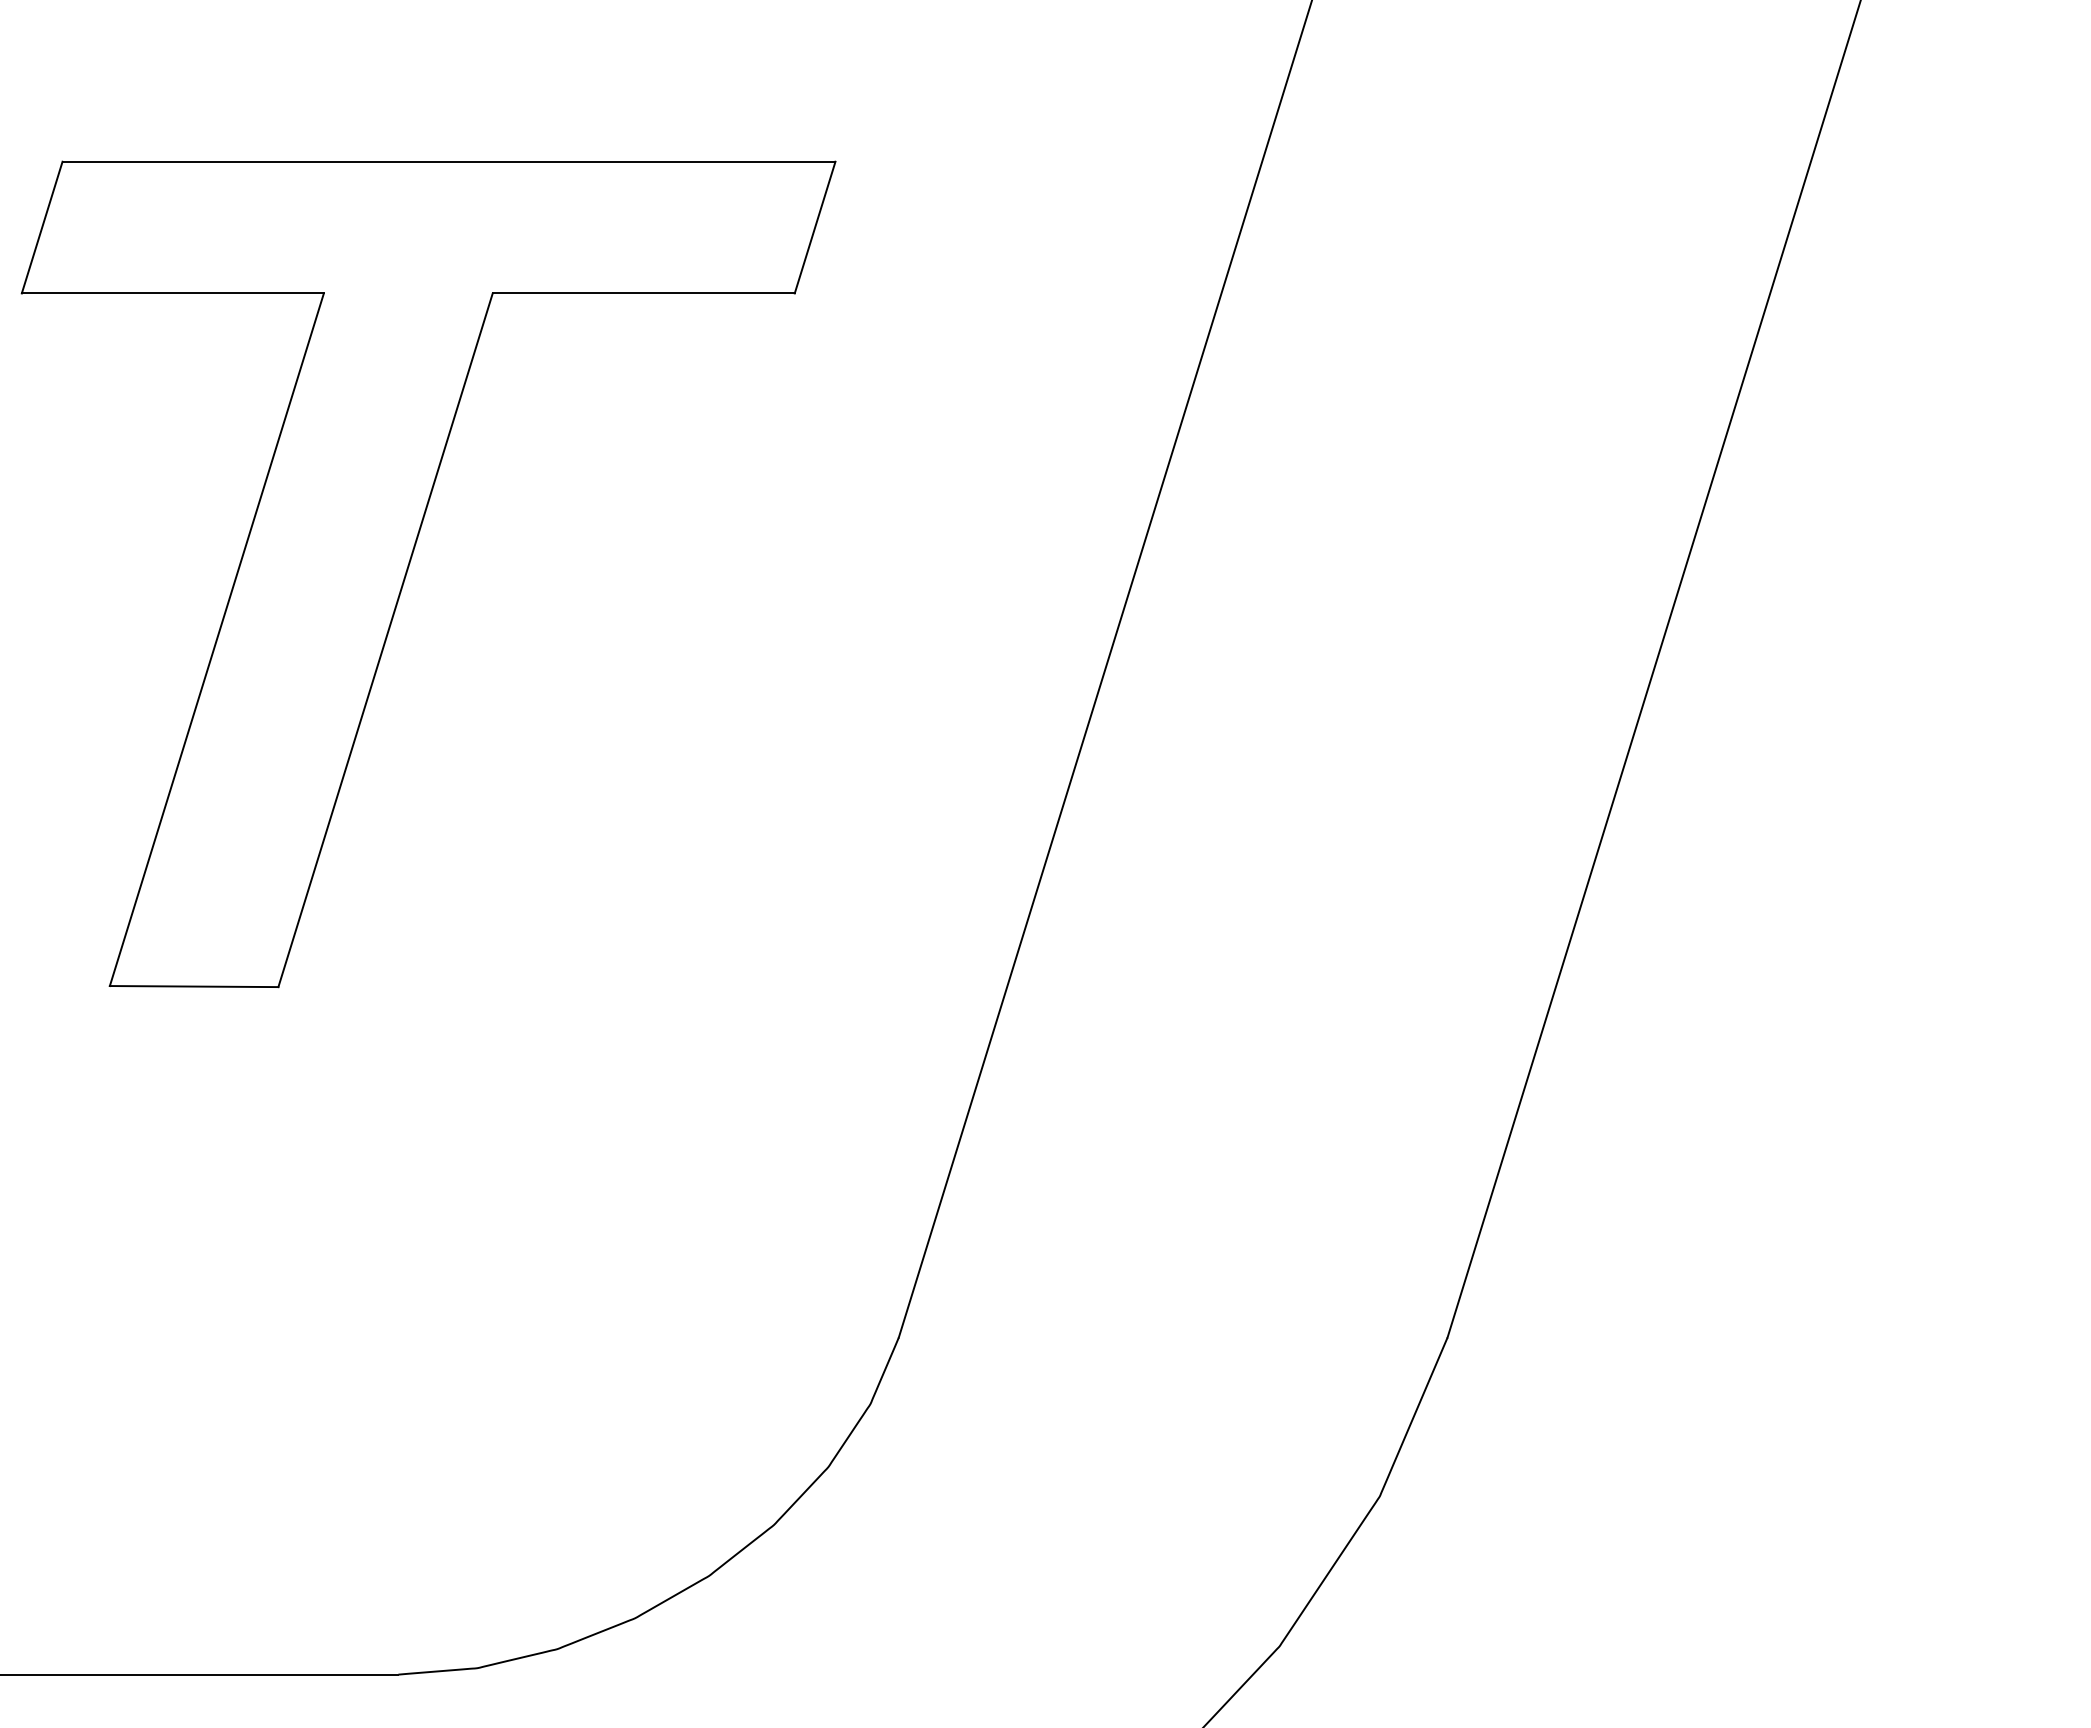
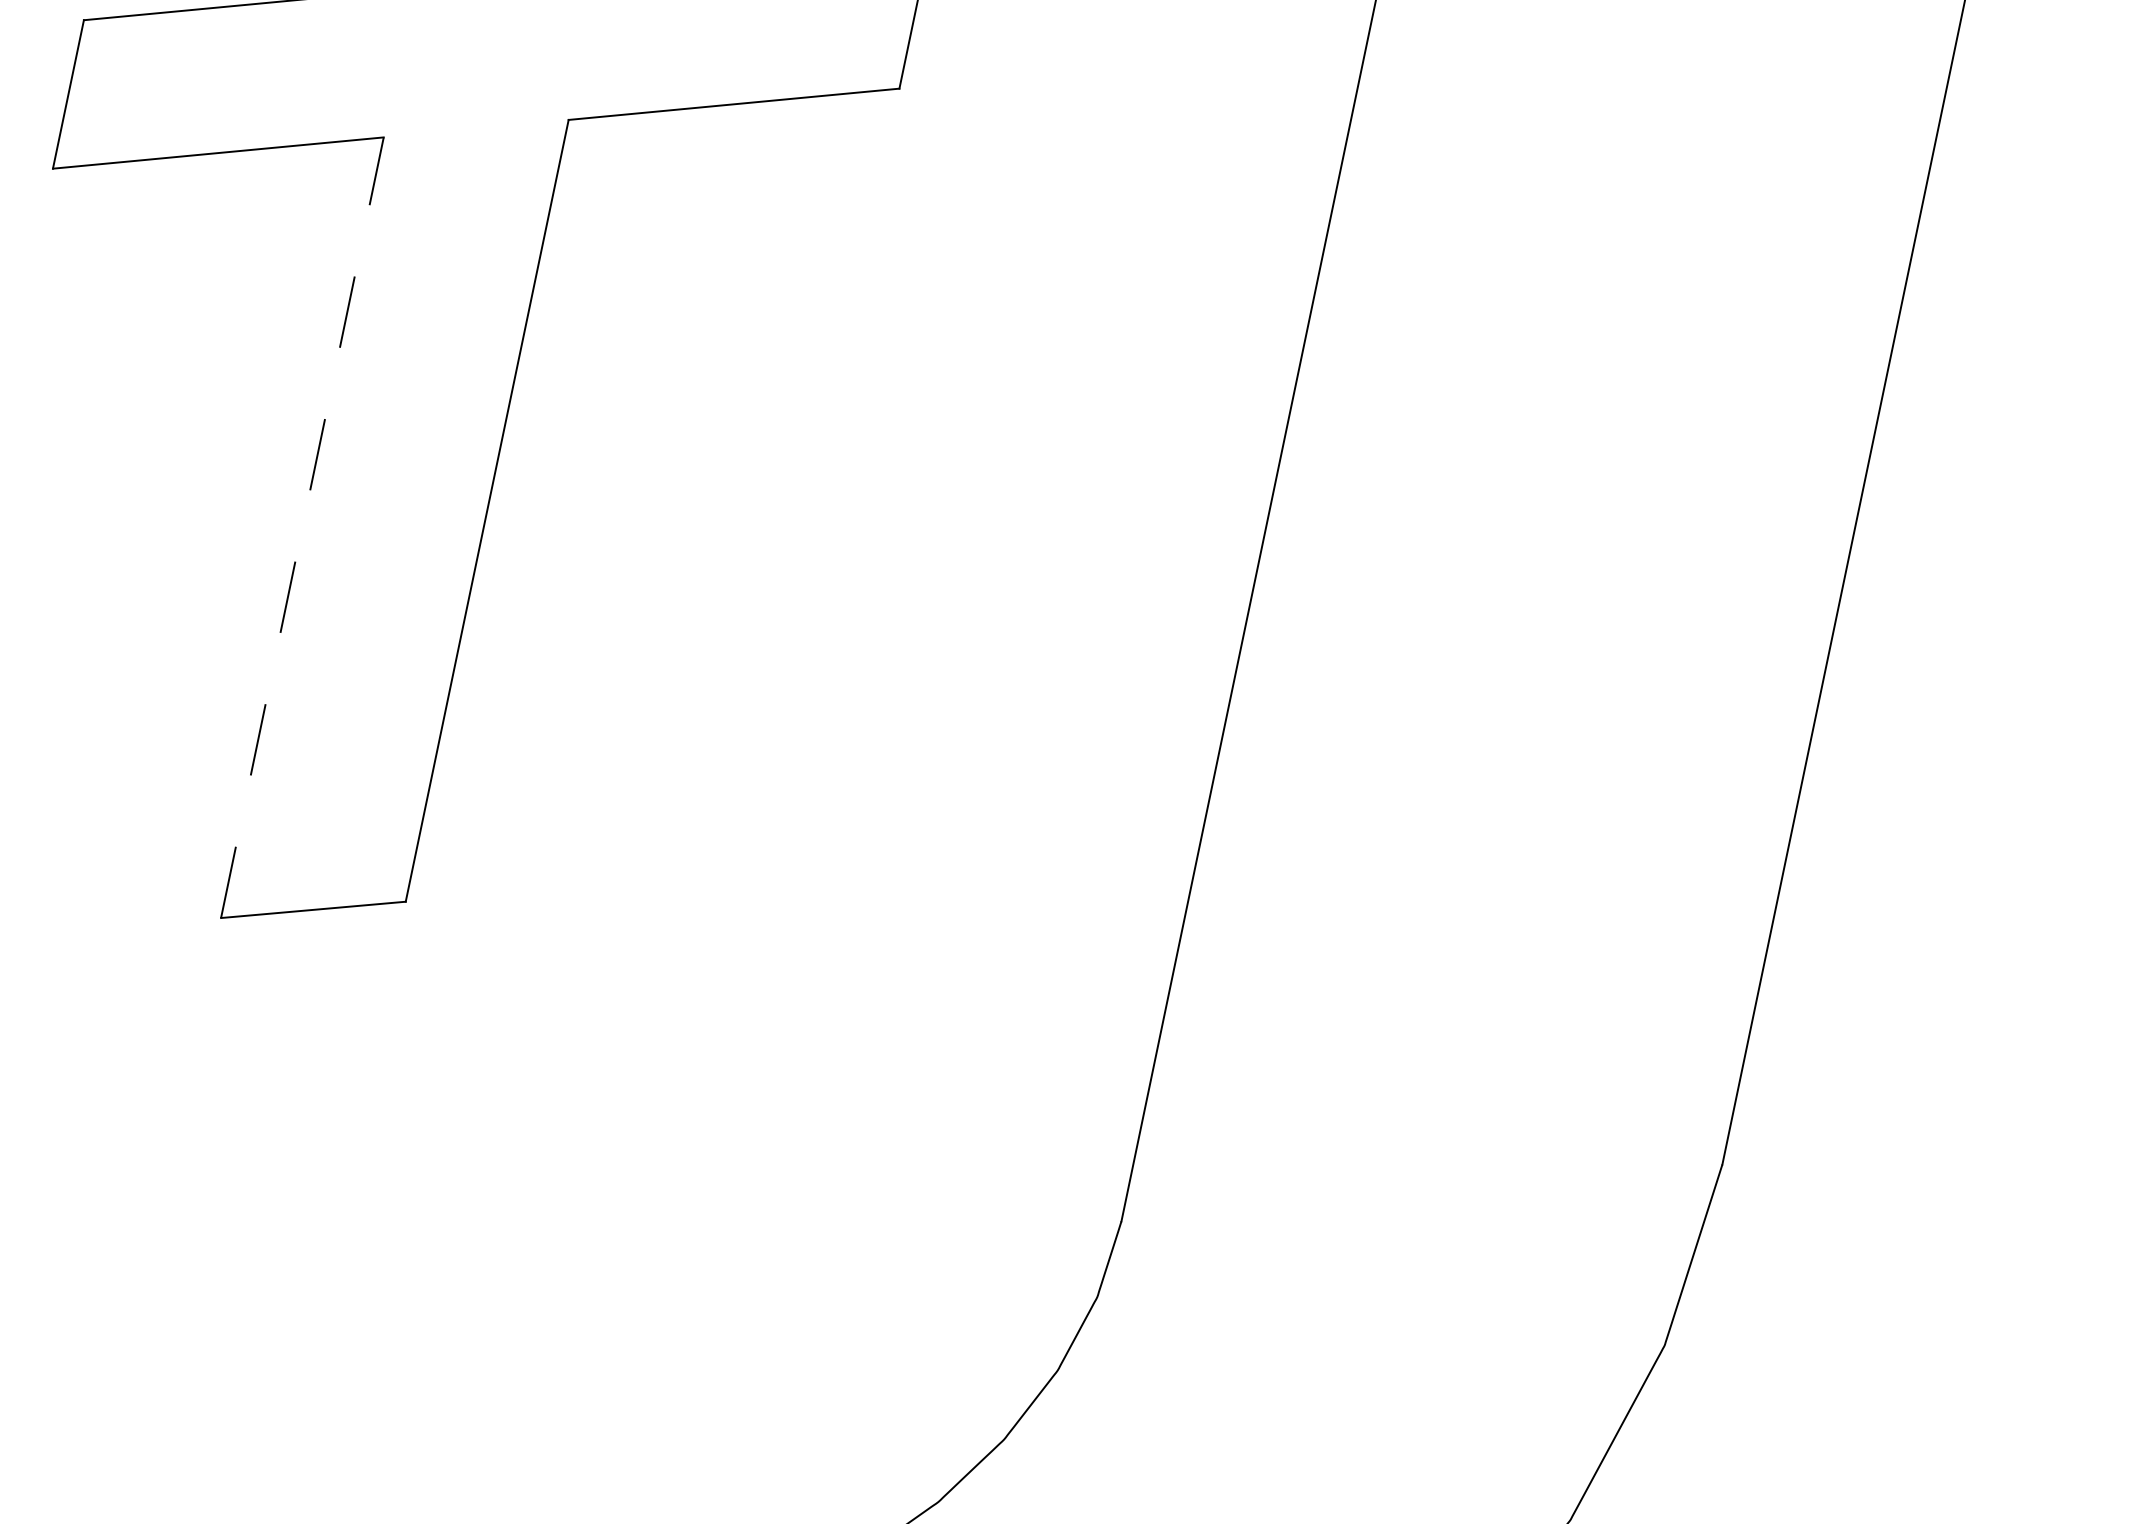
line: (217, 639) -> (303, 527), solid -> dashed

